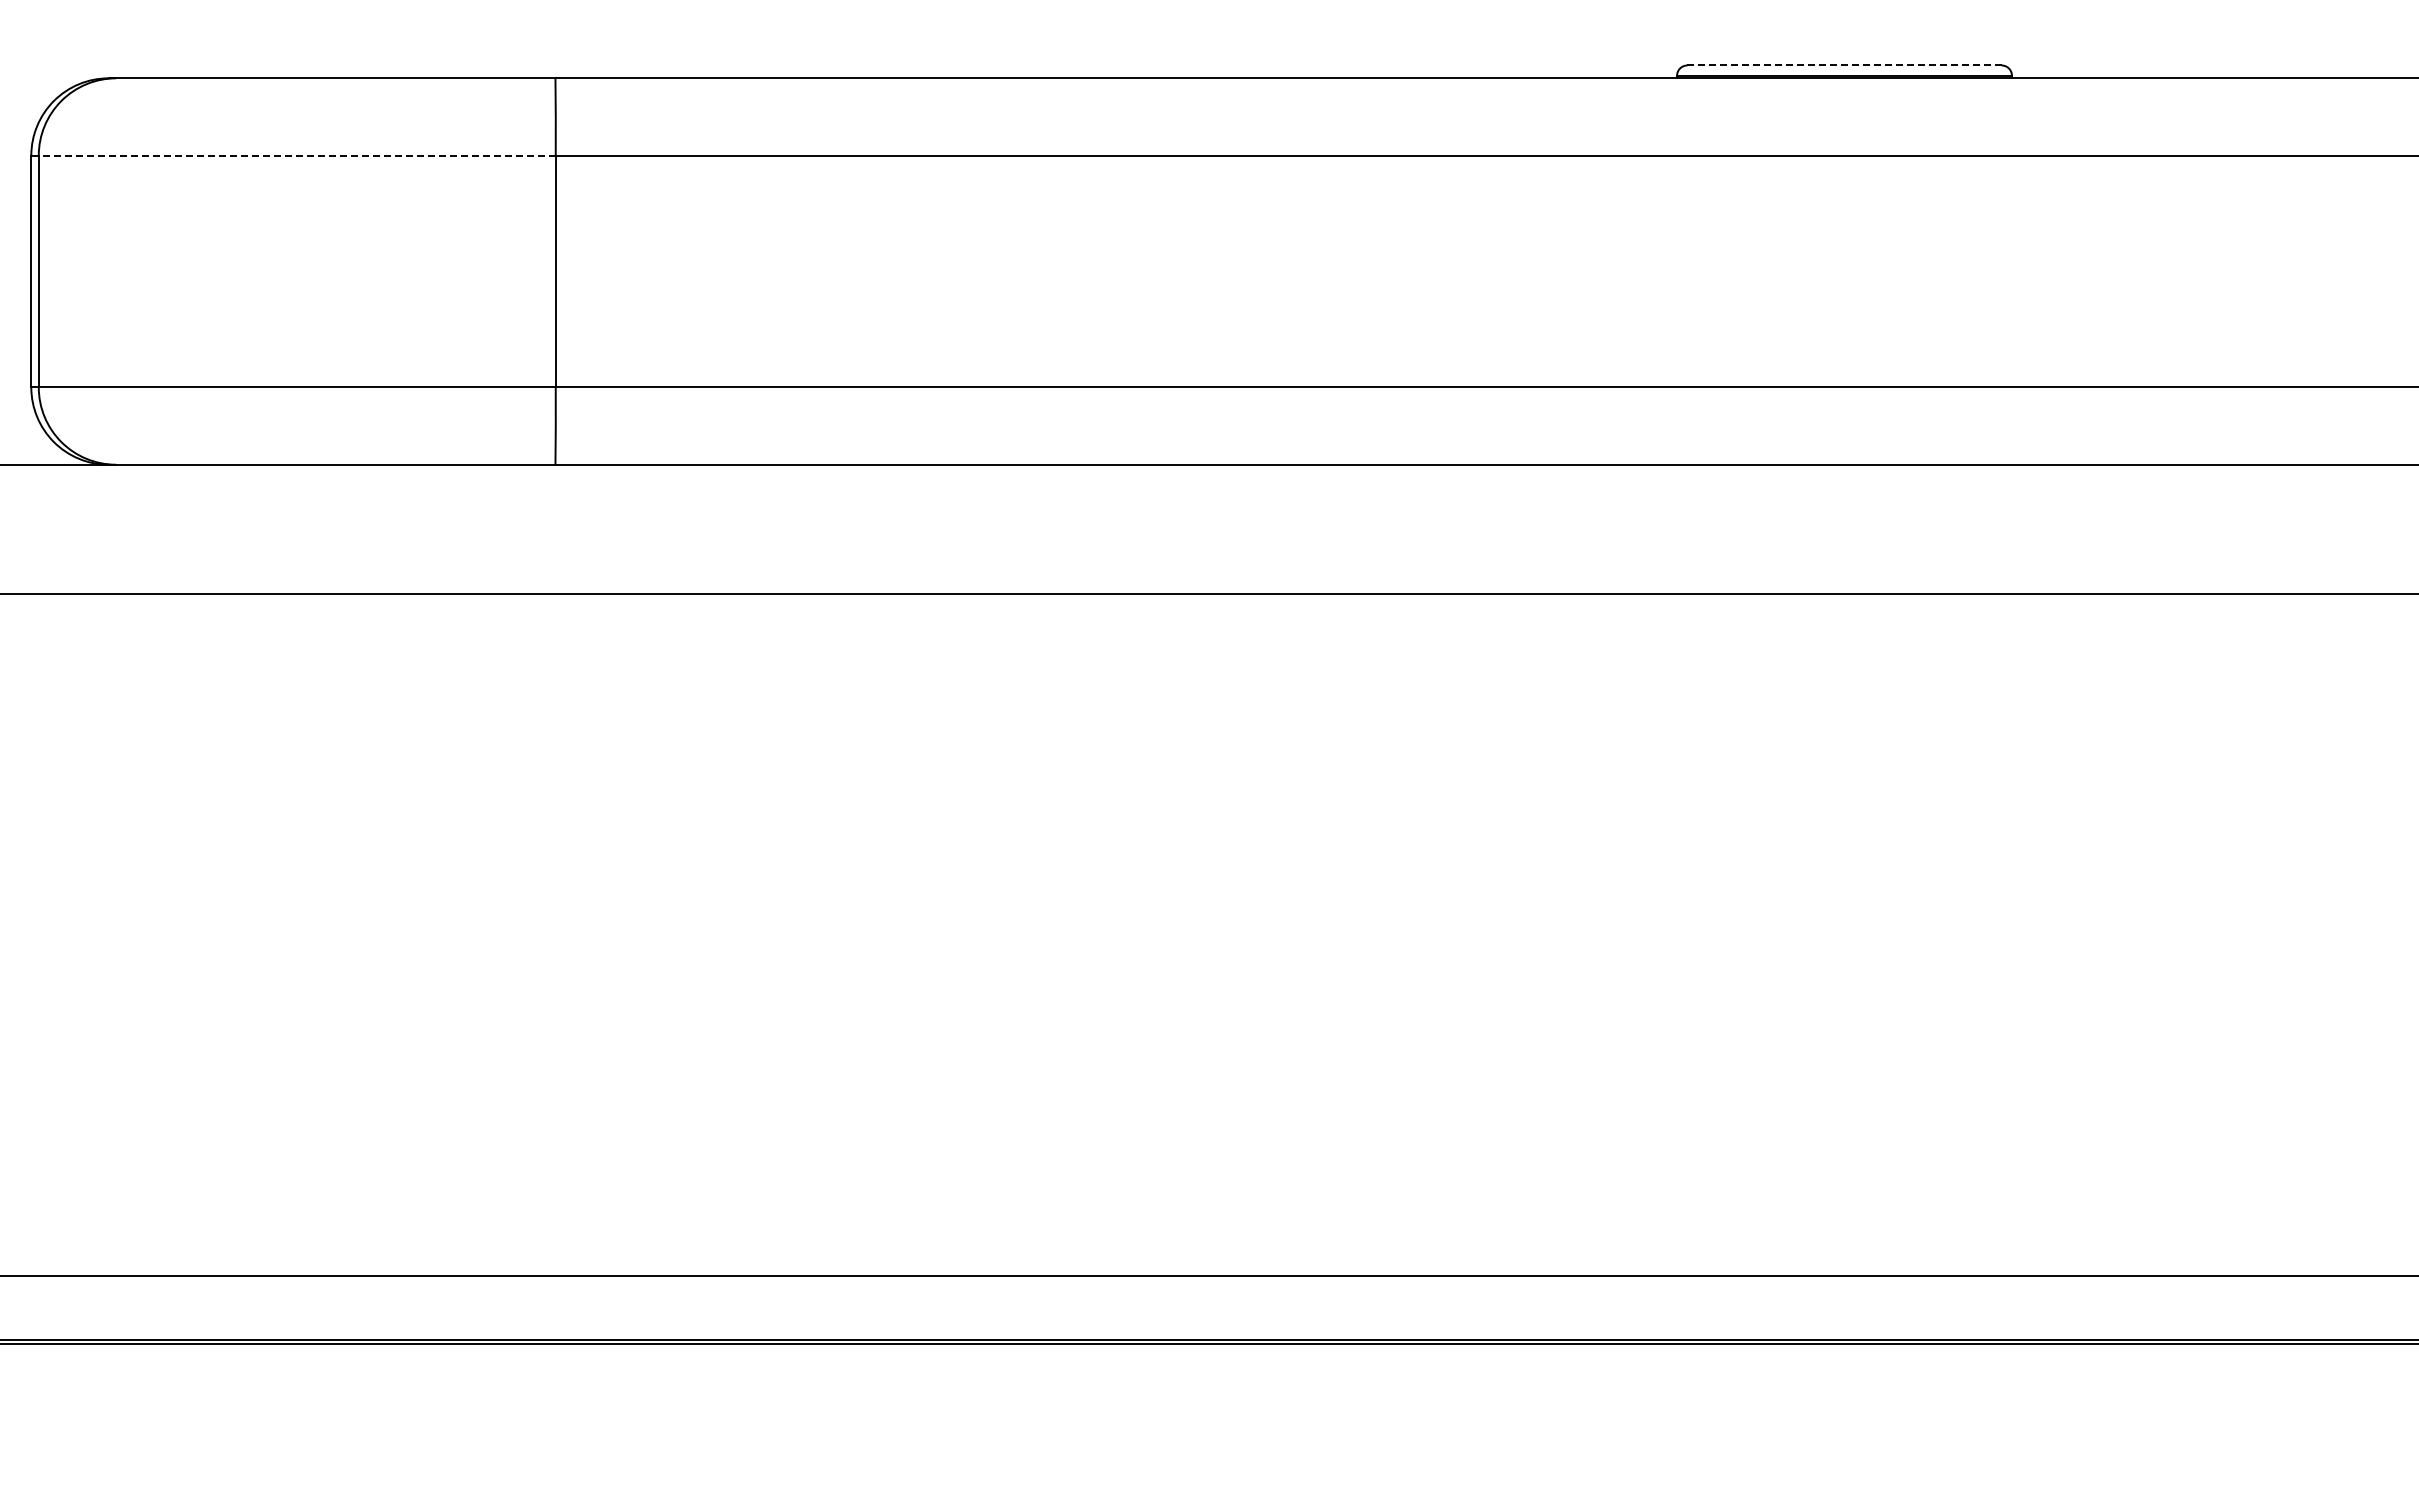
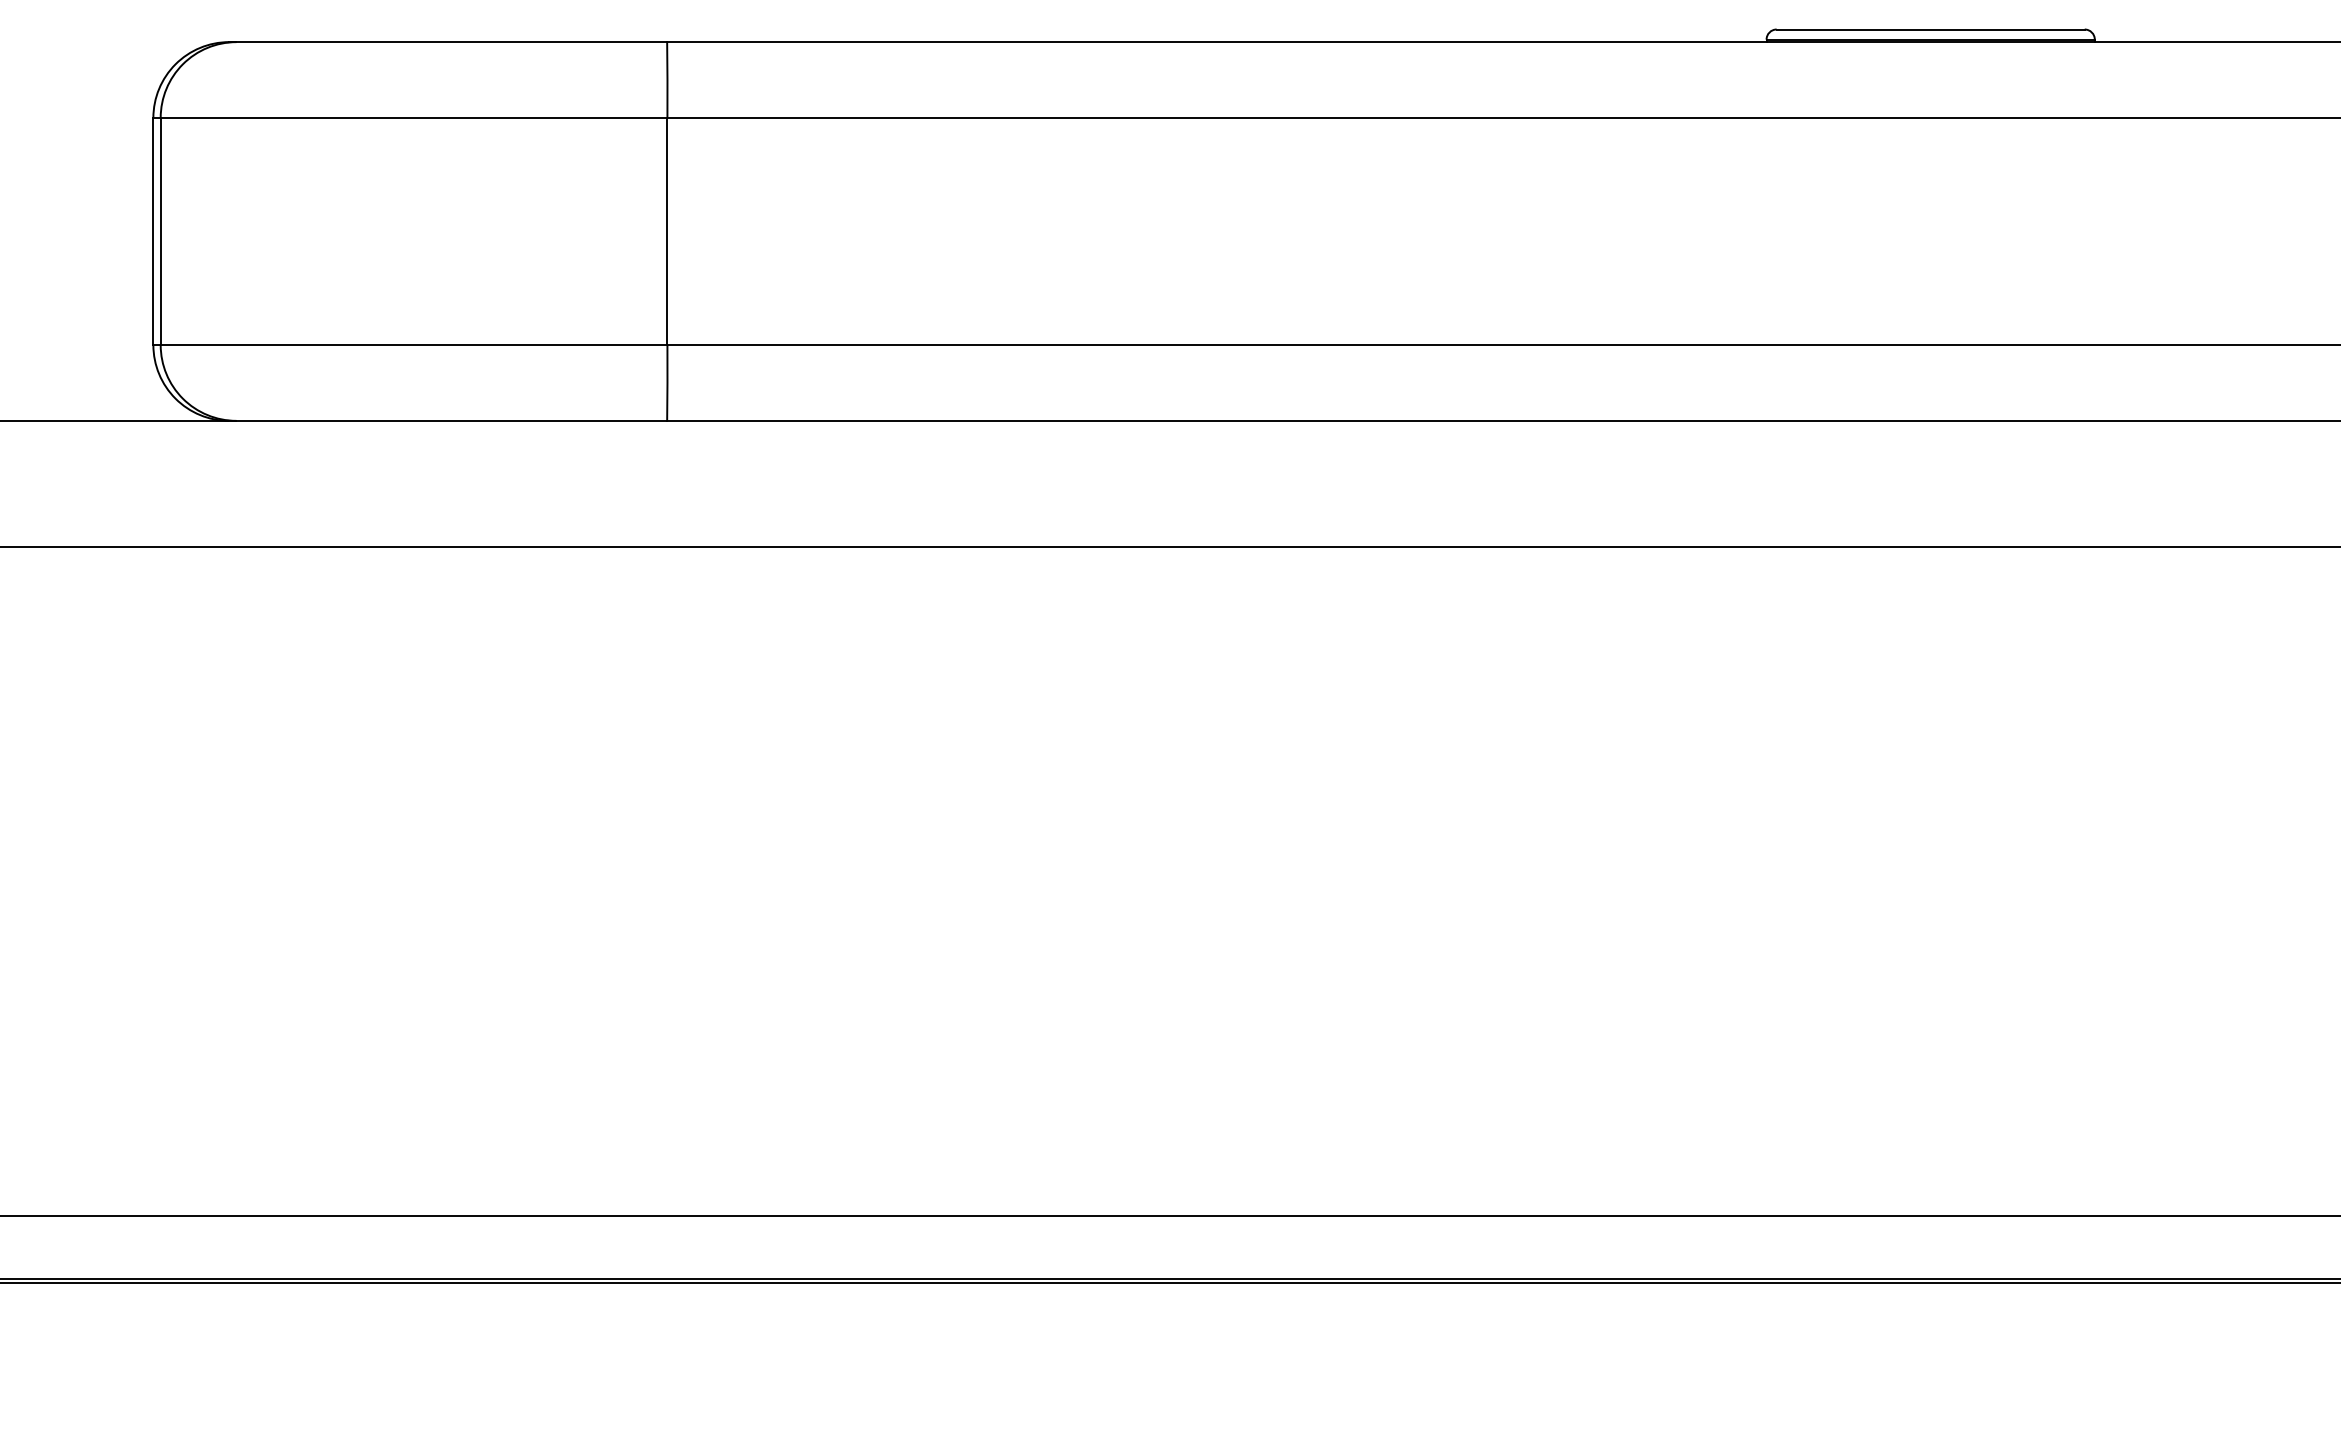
line: (1845, 65) -> (1931, 29), dashed -> solid
line: (296, 155) -> (413, 117), dashed -> solid

